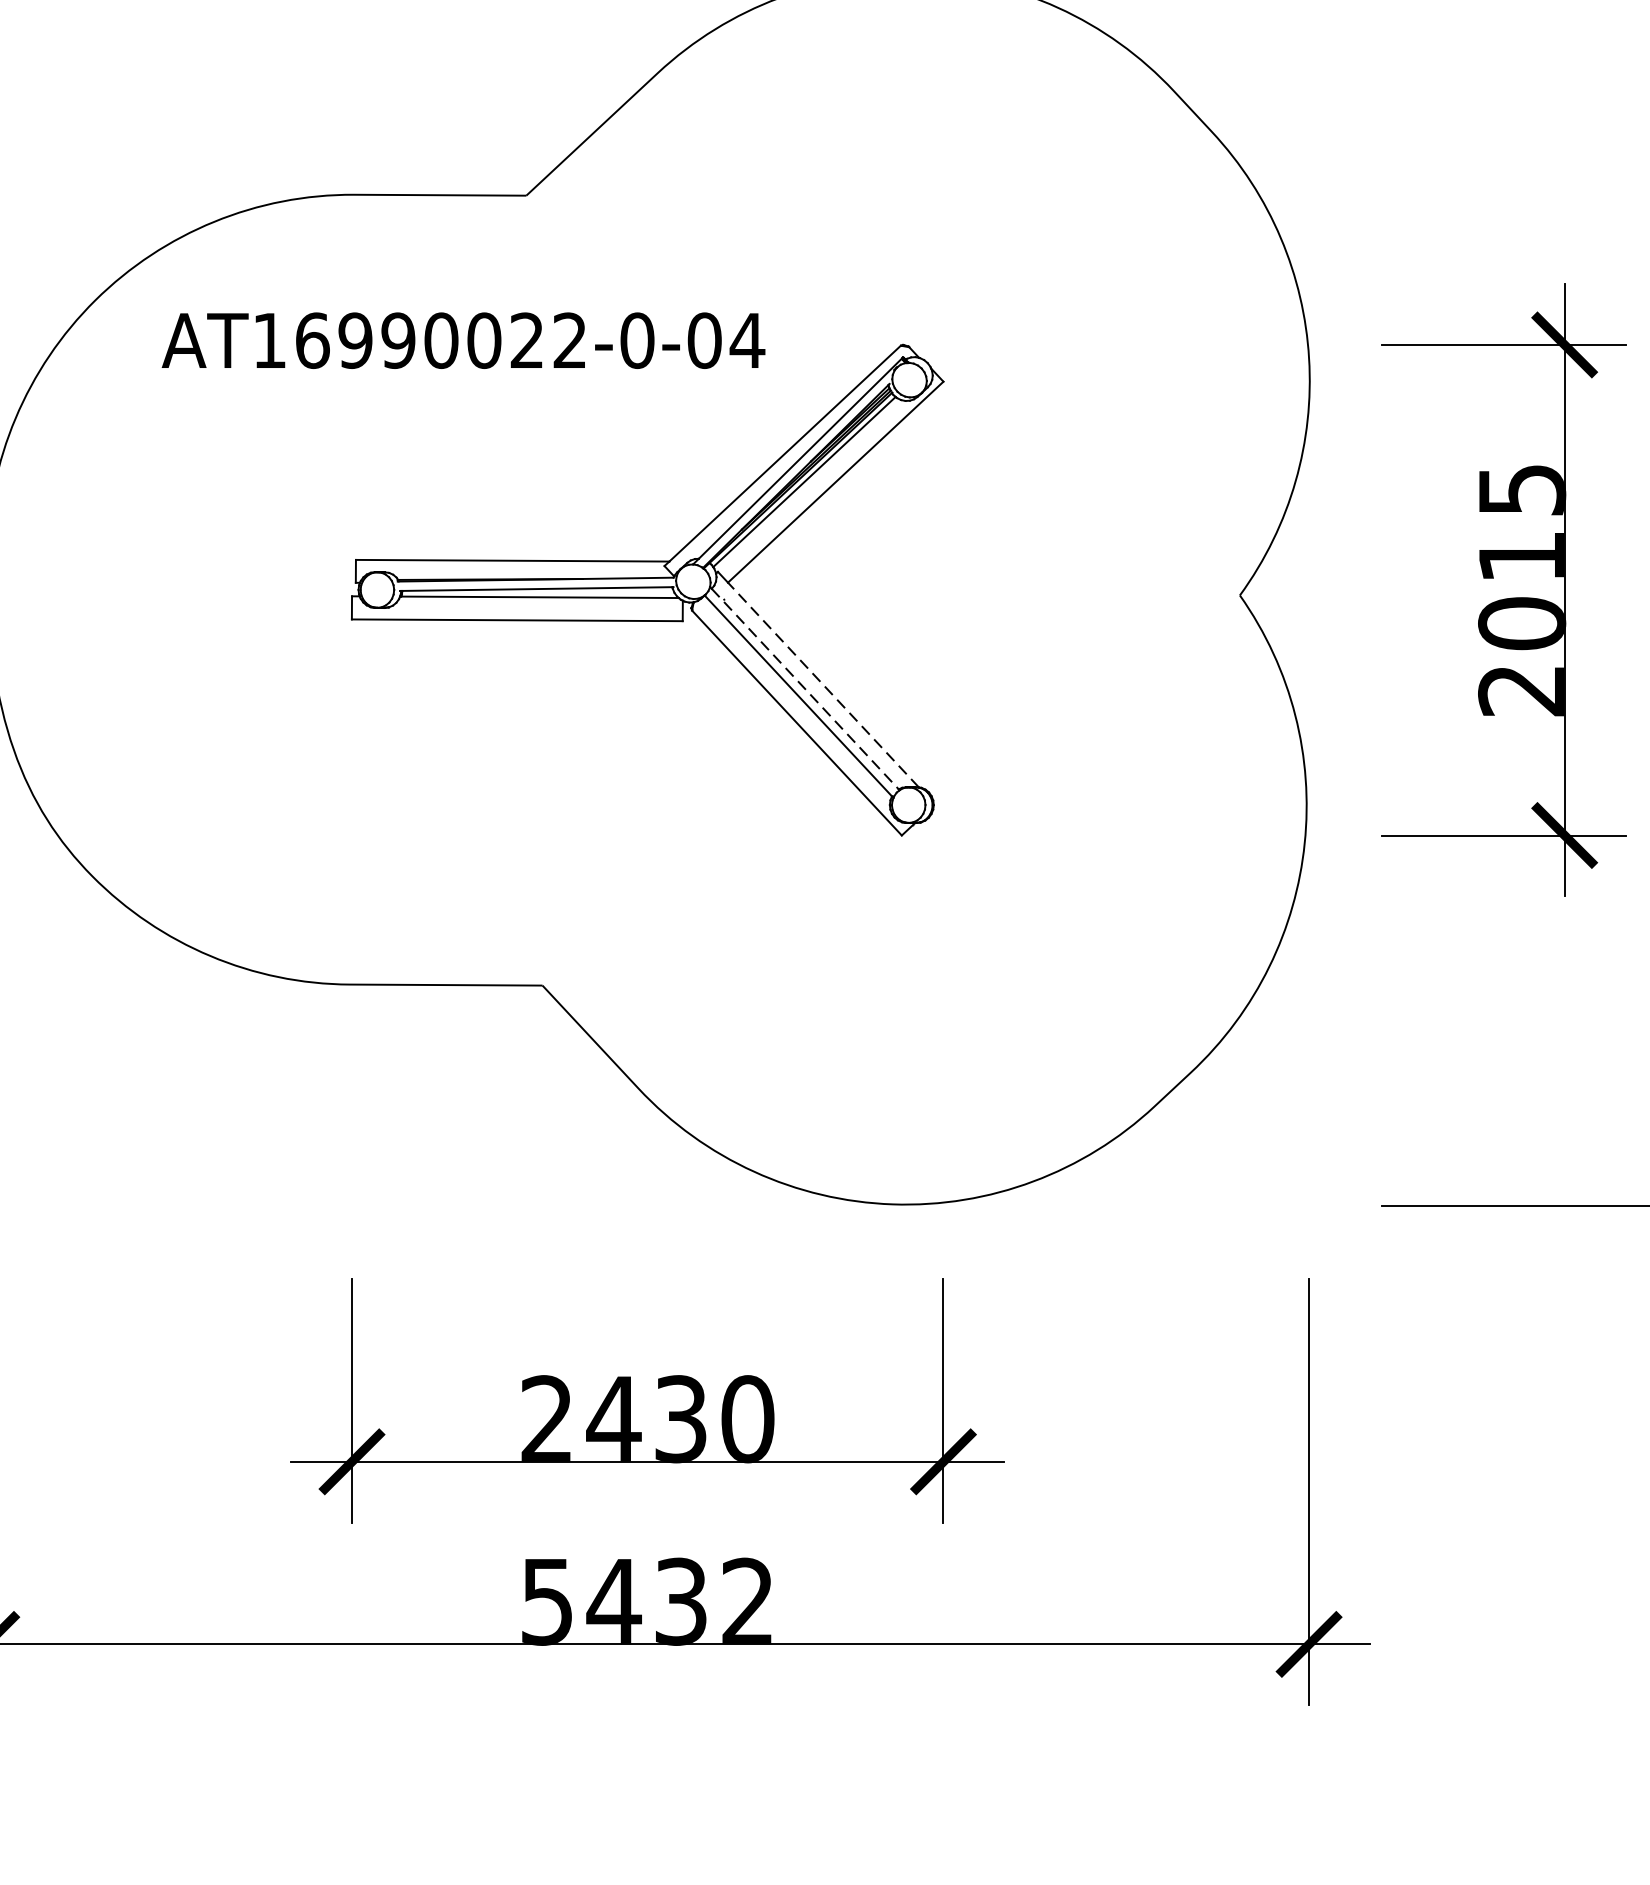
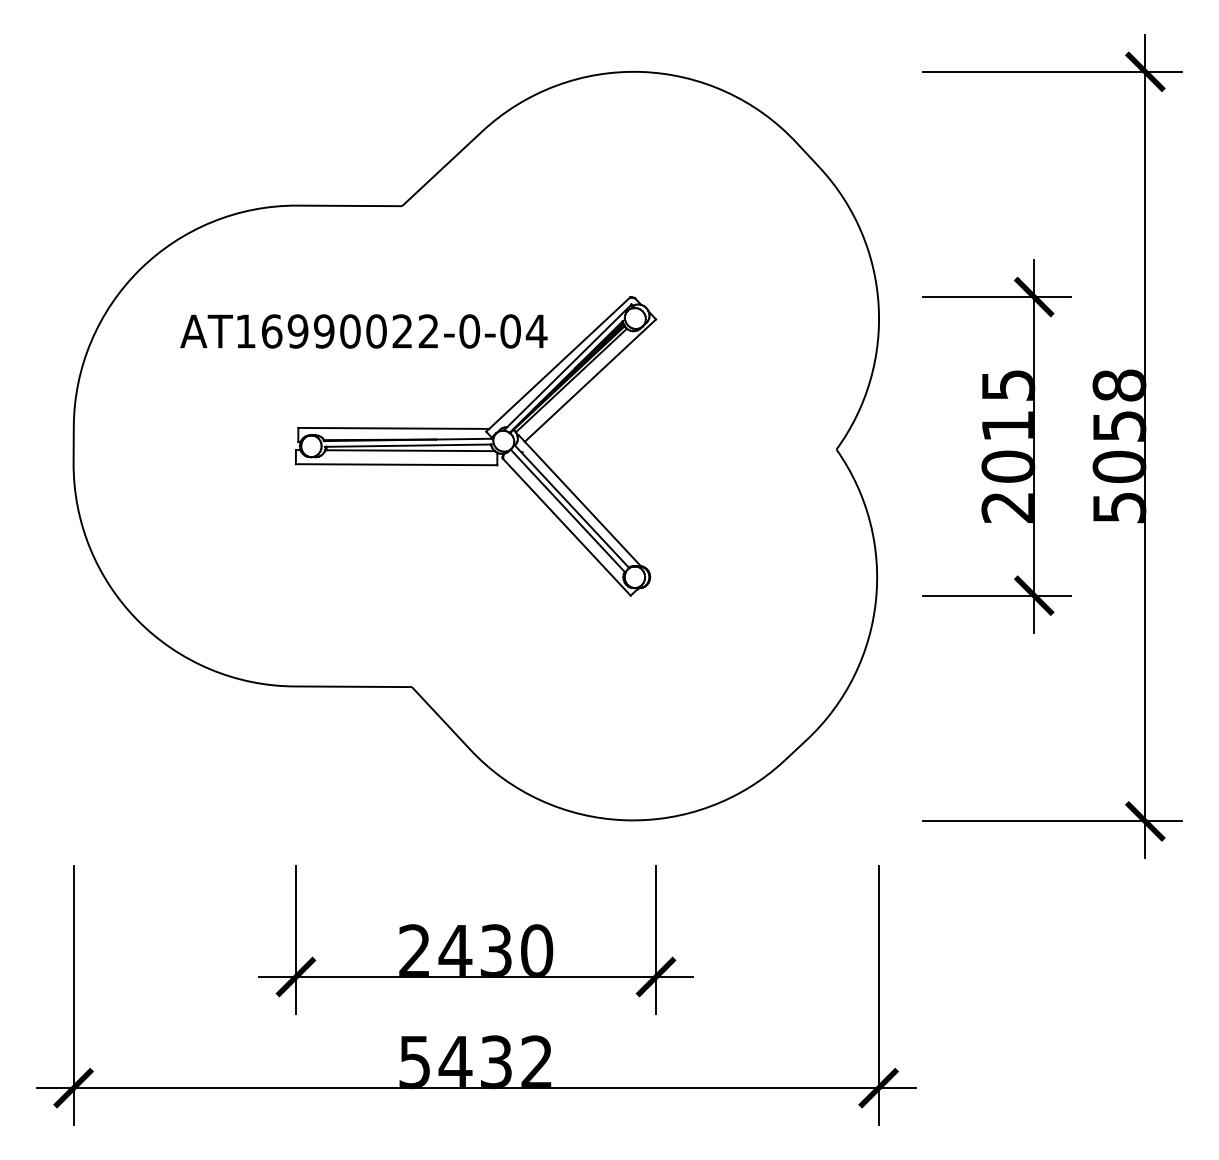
text: (462, 340) -> (363, 331), moved
line: (822, 684) -> (582, 503), dashed -> solid
line: (806, 688) -> (572, 506), dashed -> solid

